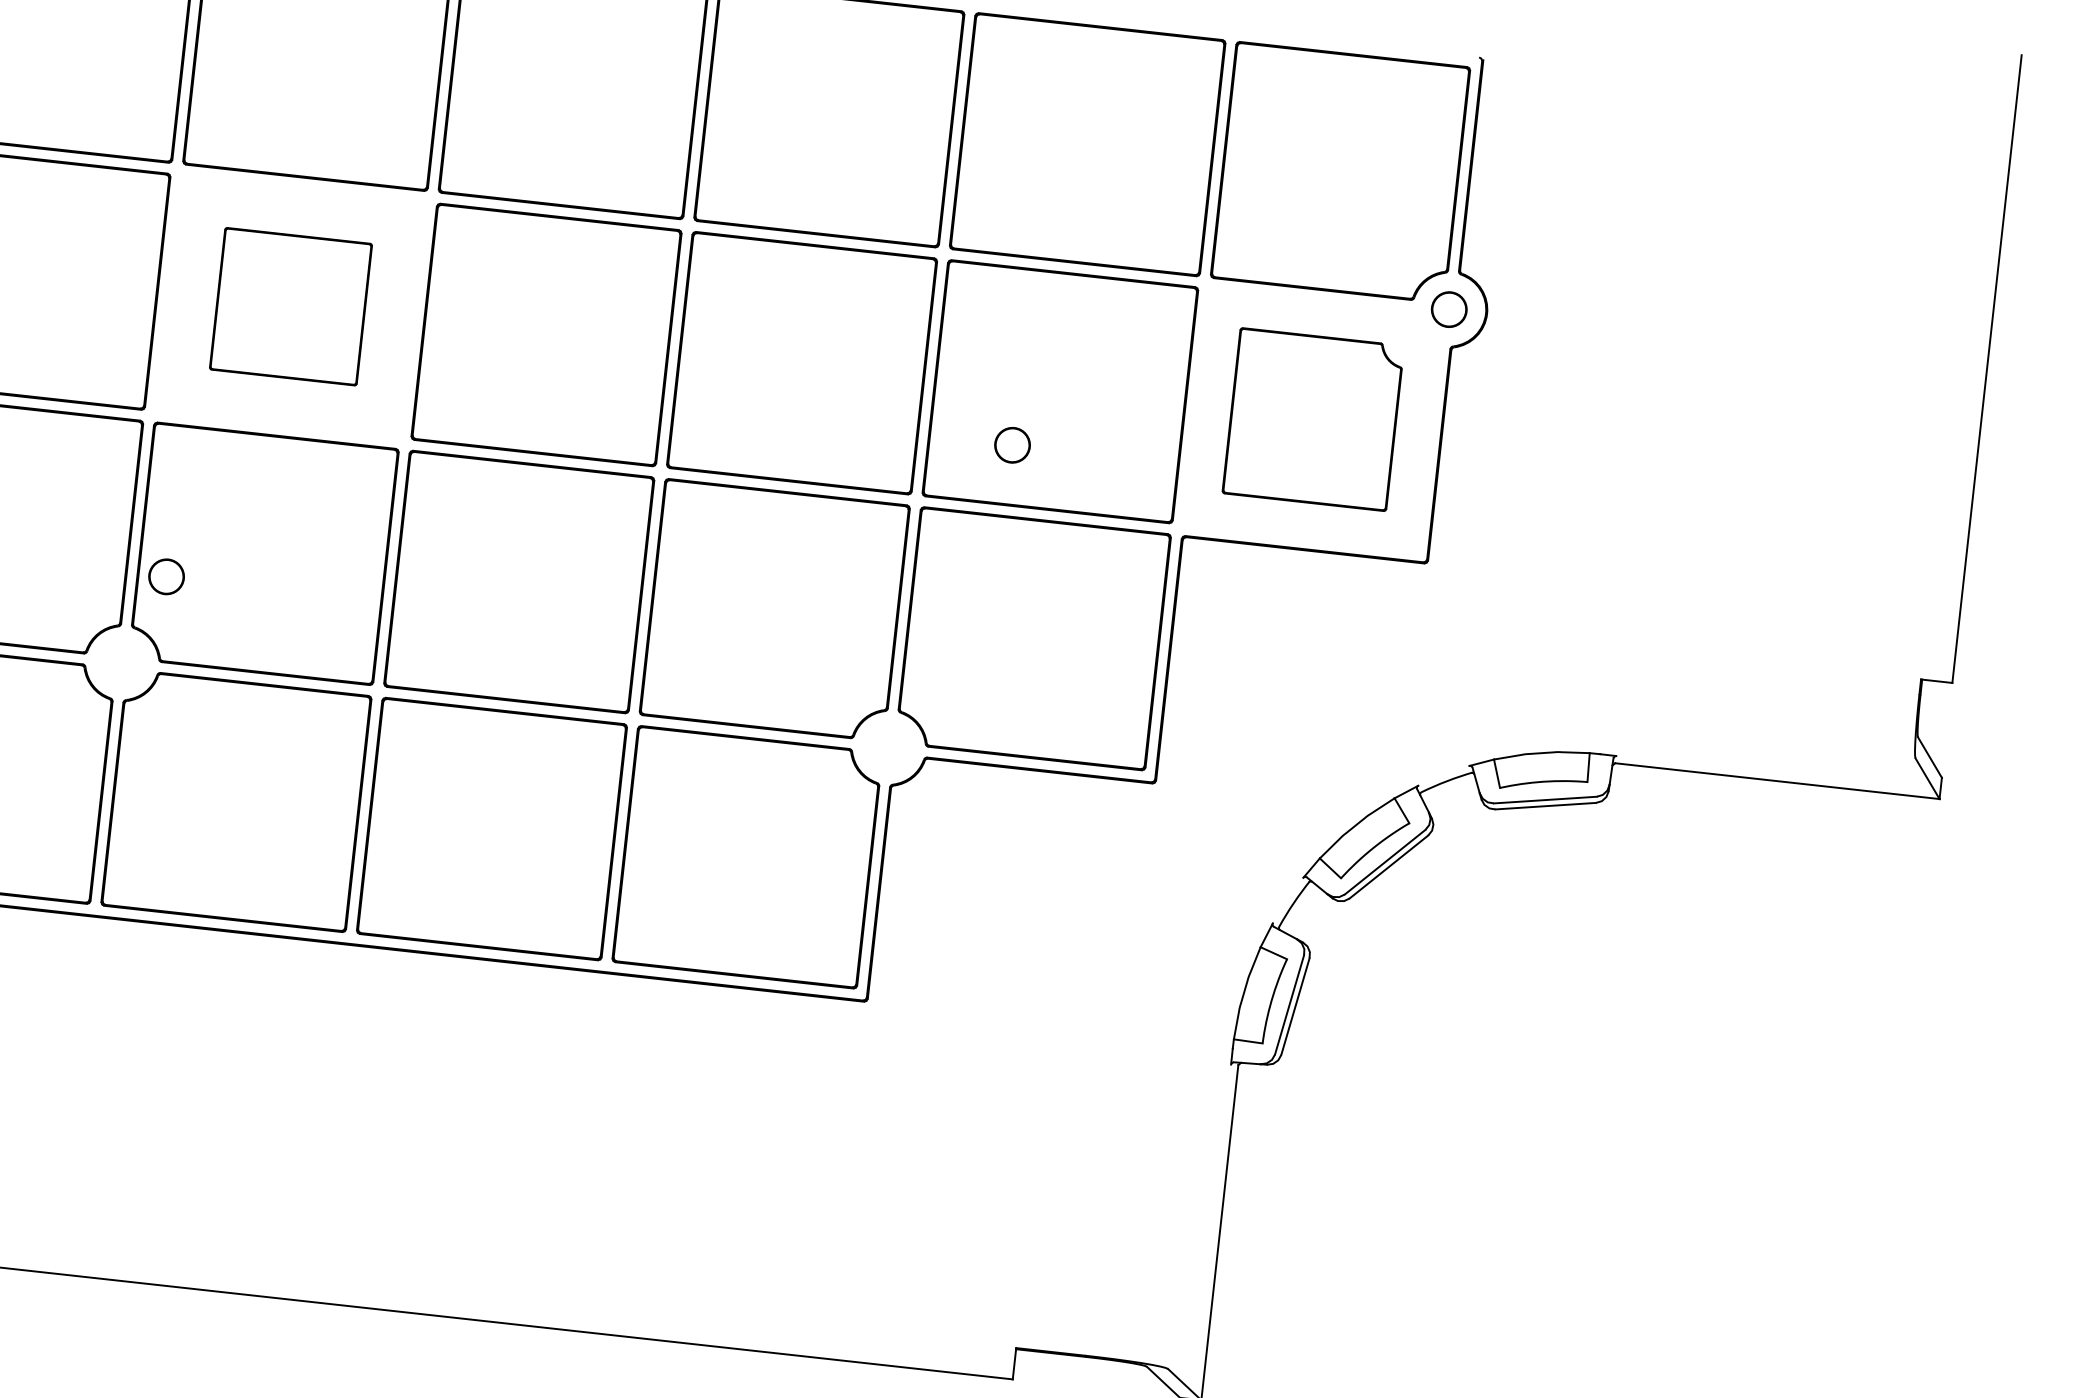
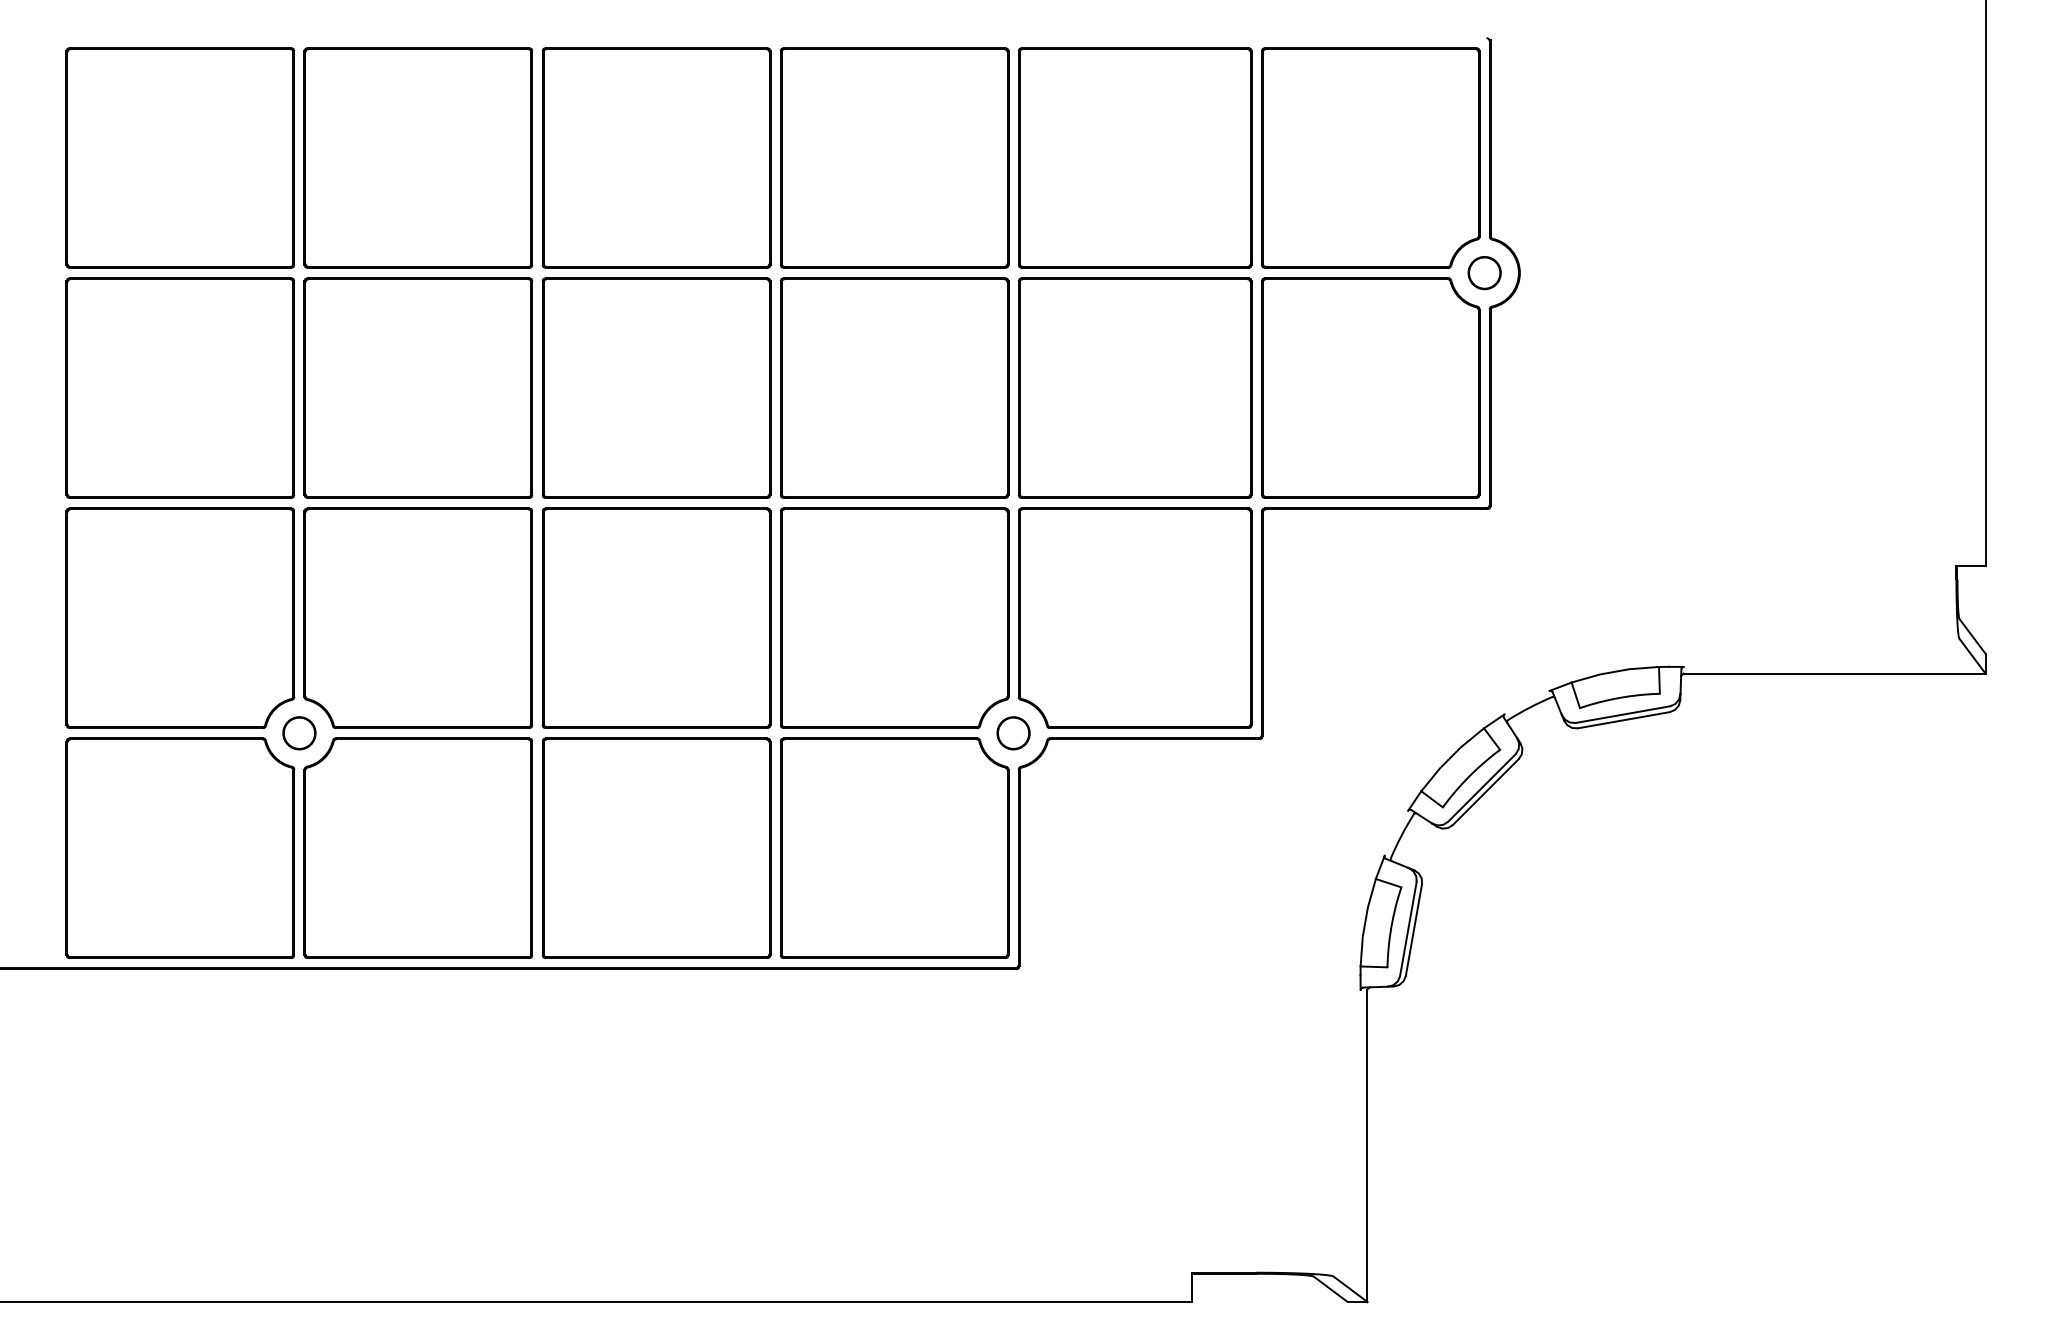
part: (291, 306) -> (418, 387), size x1.67
part: (1313, 418) -> (1370, 387), size x1.43
circle: (1012, 445) -> (1013, 733), moved
circle: (166, 577) -> (299, 733), moved

